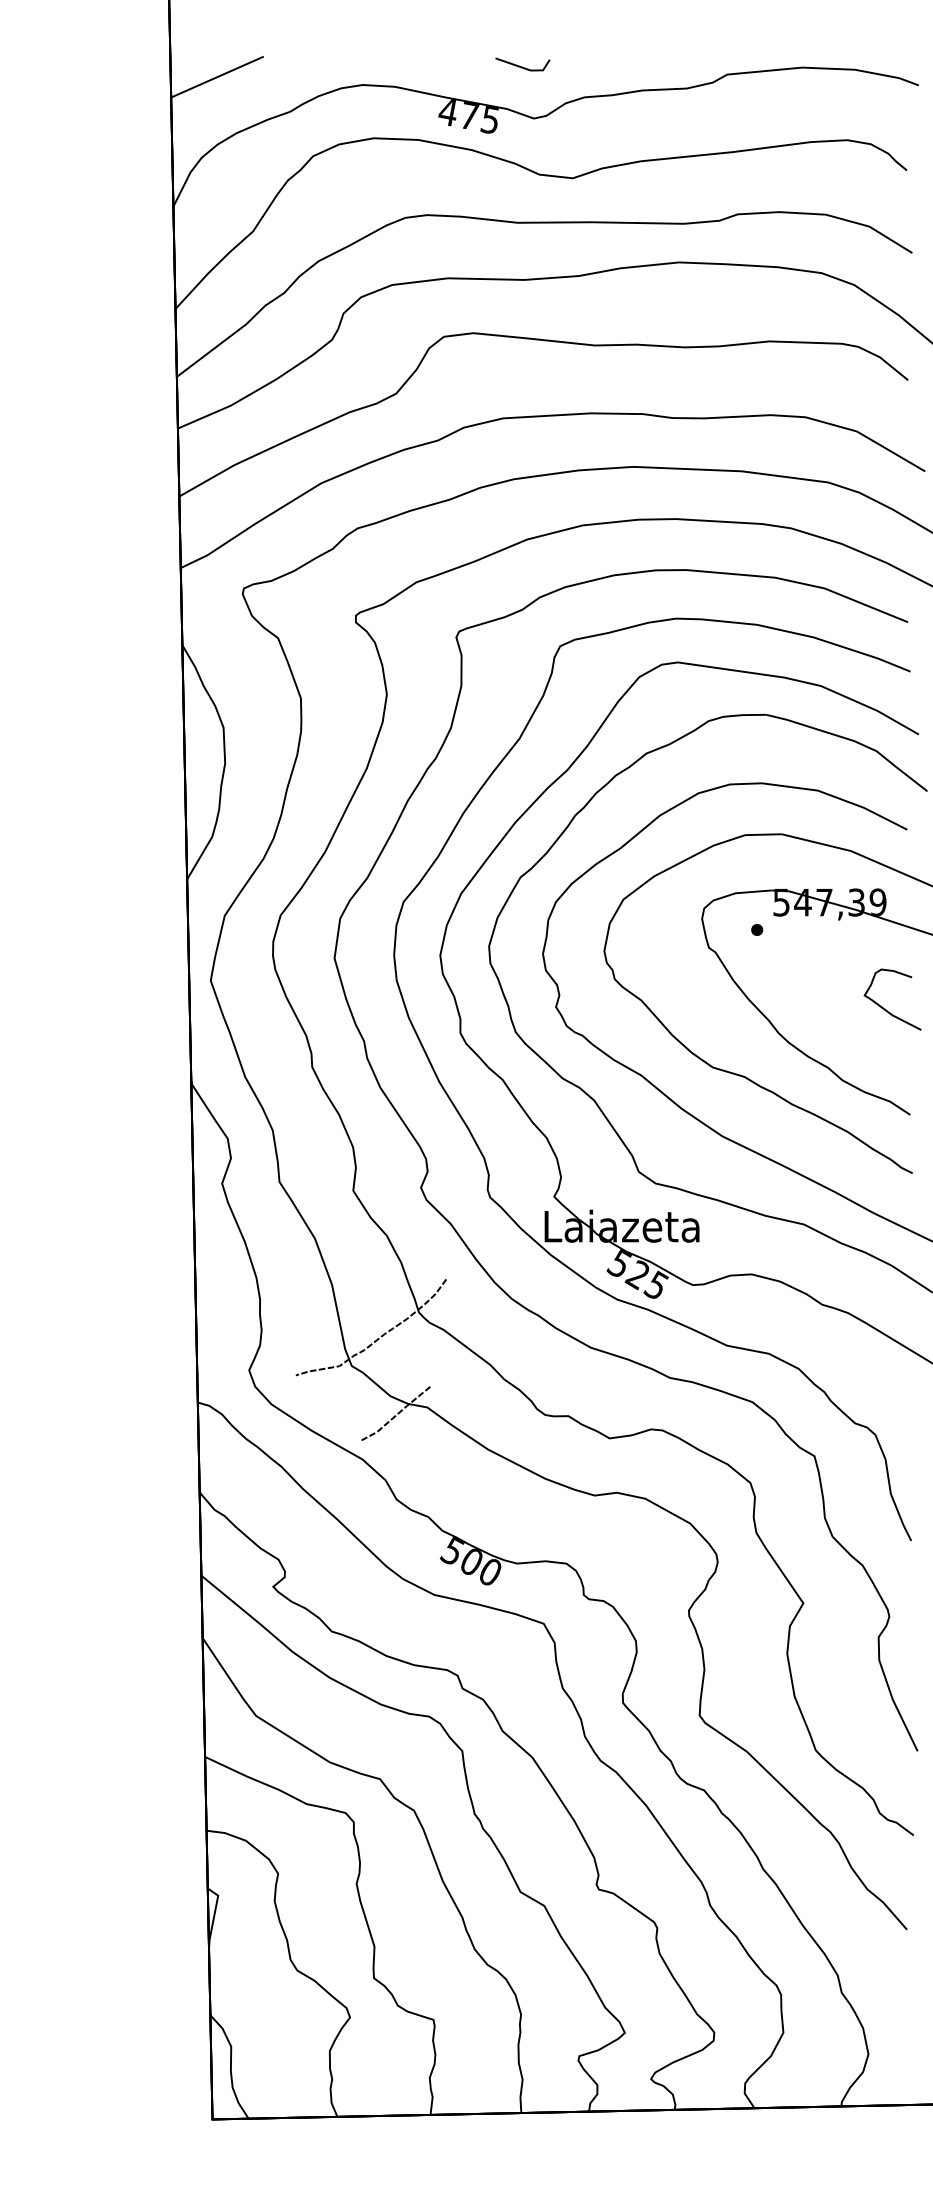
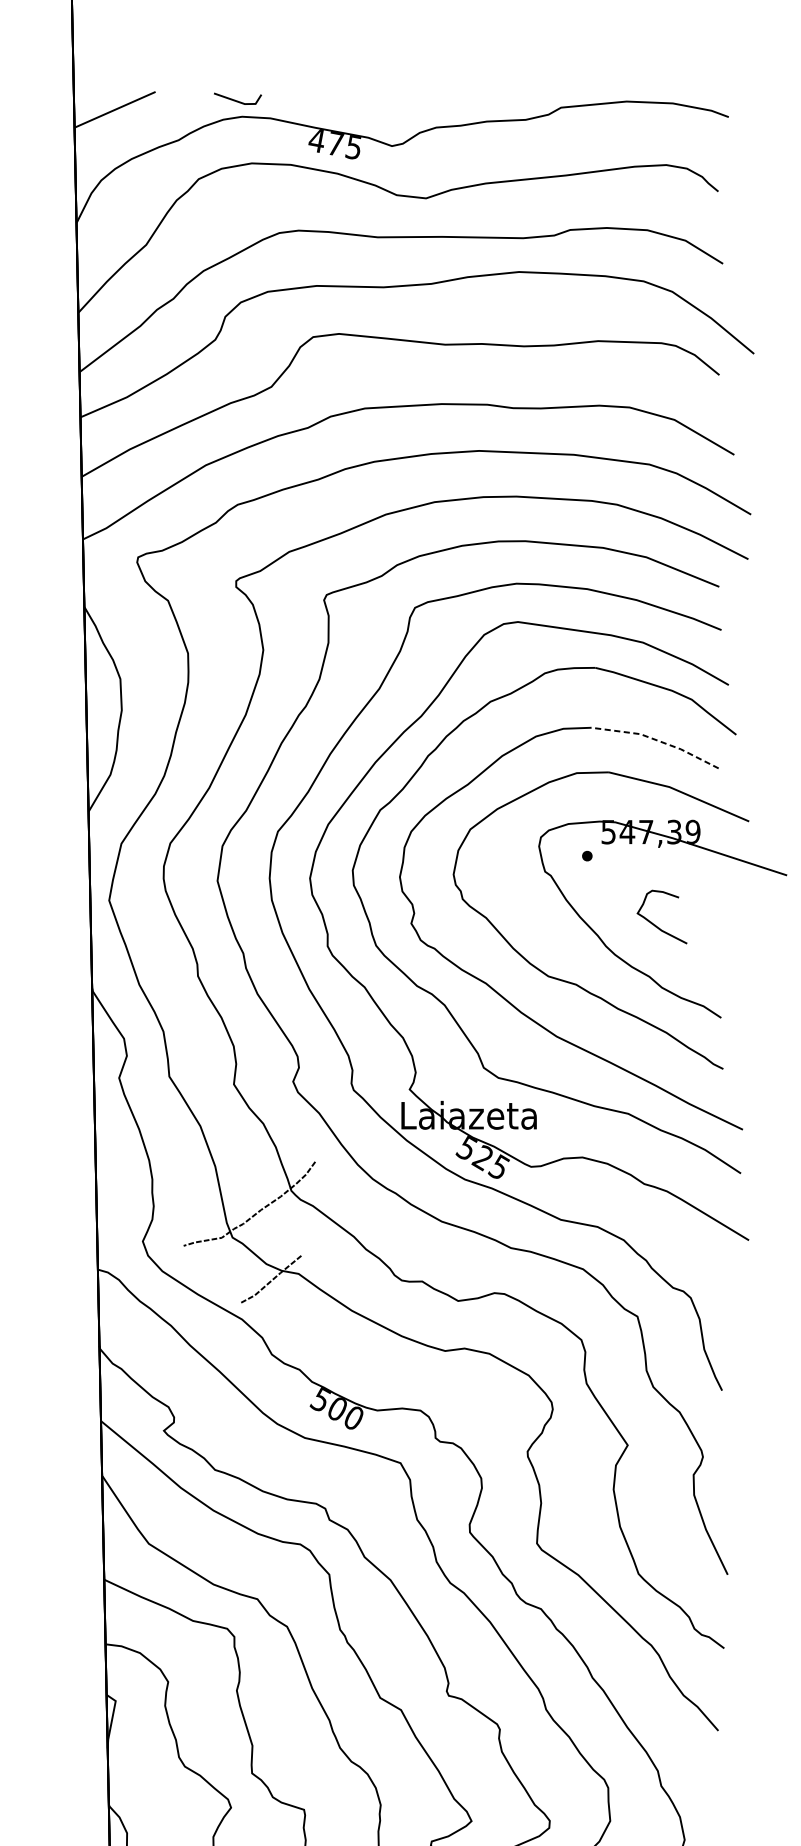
line: (522, 66) -> (237, 100), moved
line: (837, 797) -> (657, 740), solid -> dashed
curve: (886, 1009) -> (656, 925), moved

